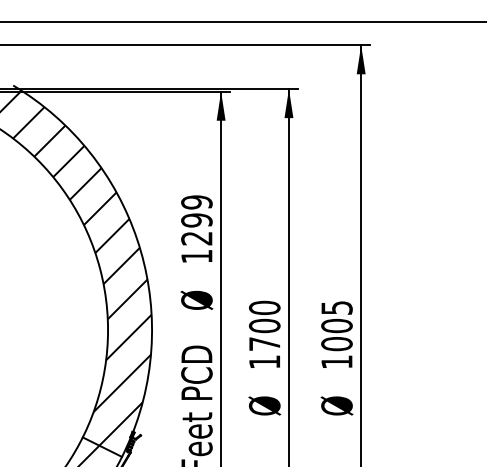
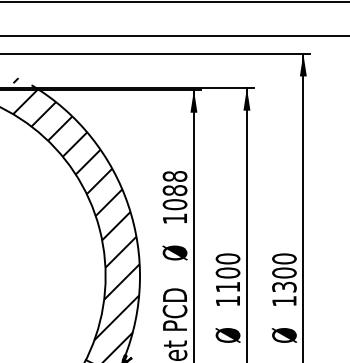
text: (196, 220) -> (174, 190), 1299 -> 1088
text: (336, 325) -> (284, 272), 1005 -> 1300
text: (264, 343) -> (227, 286), 1700 -> 1100

